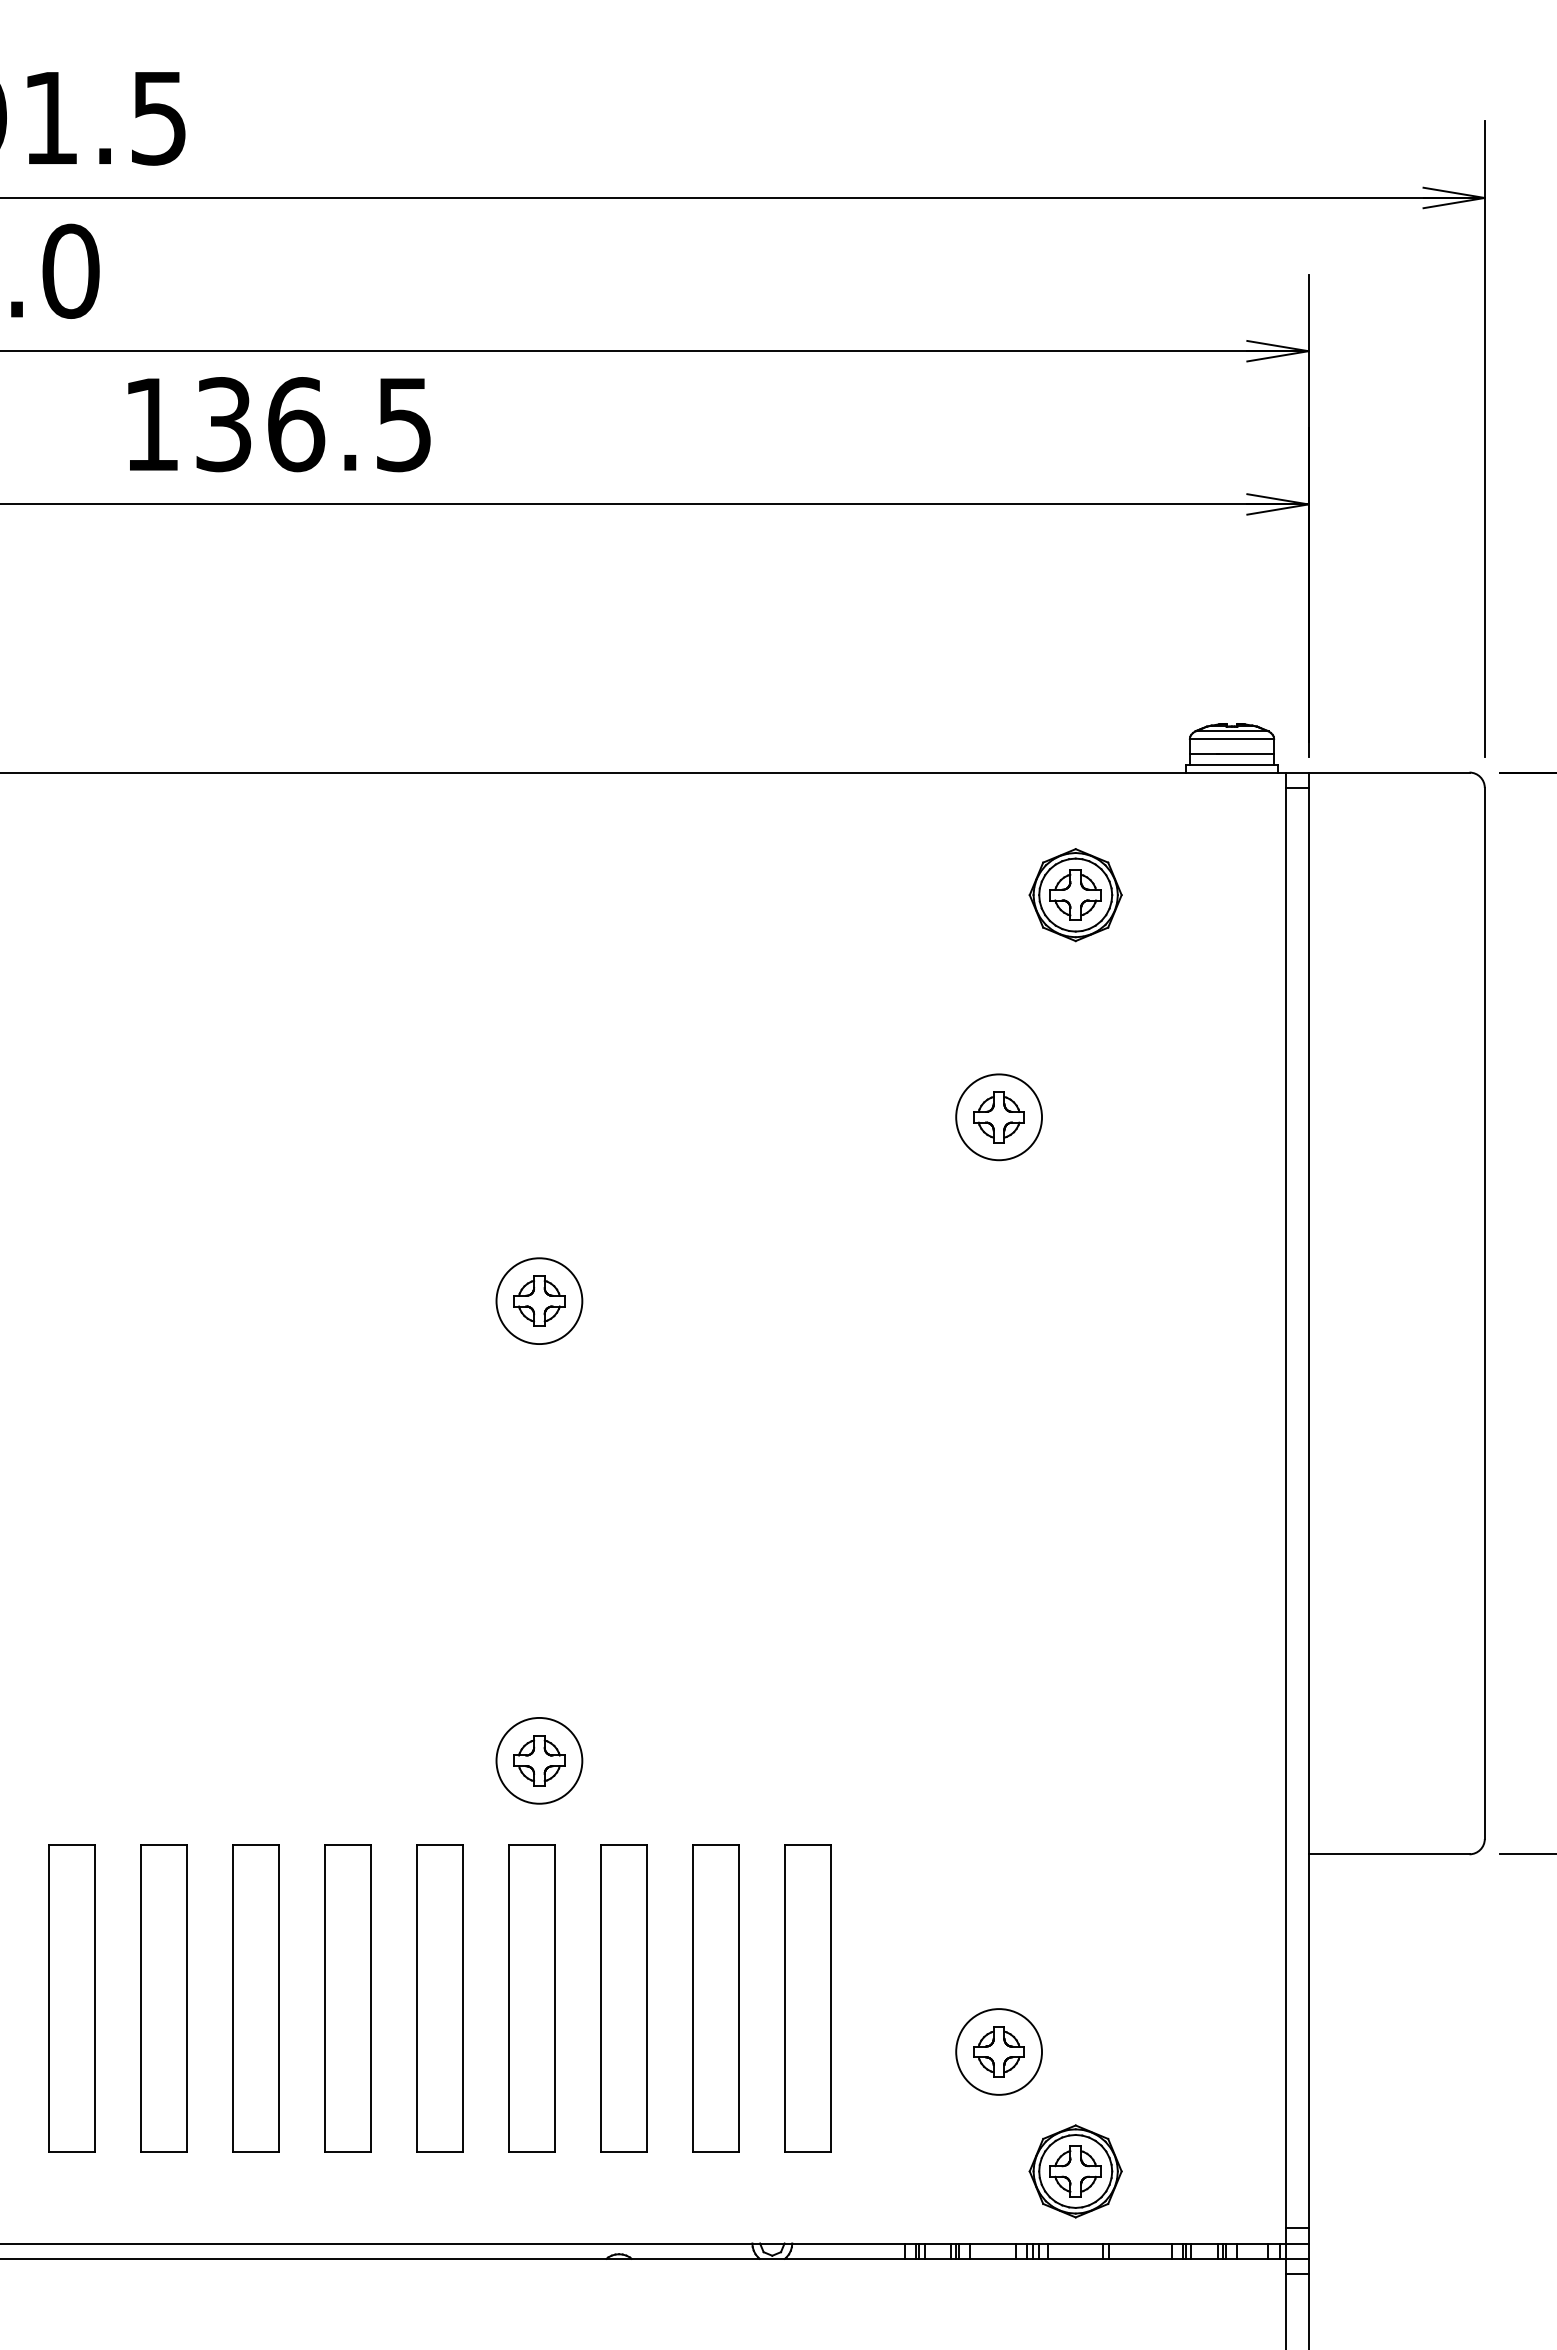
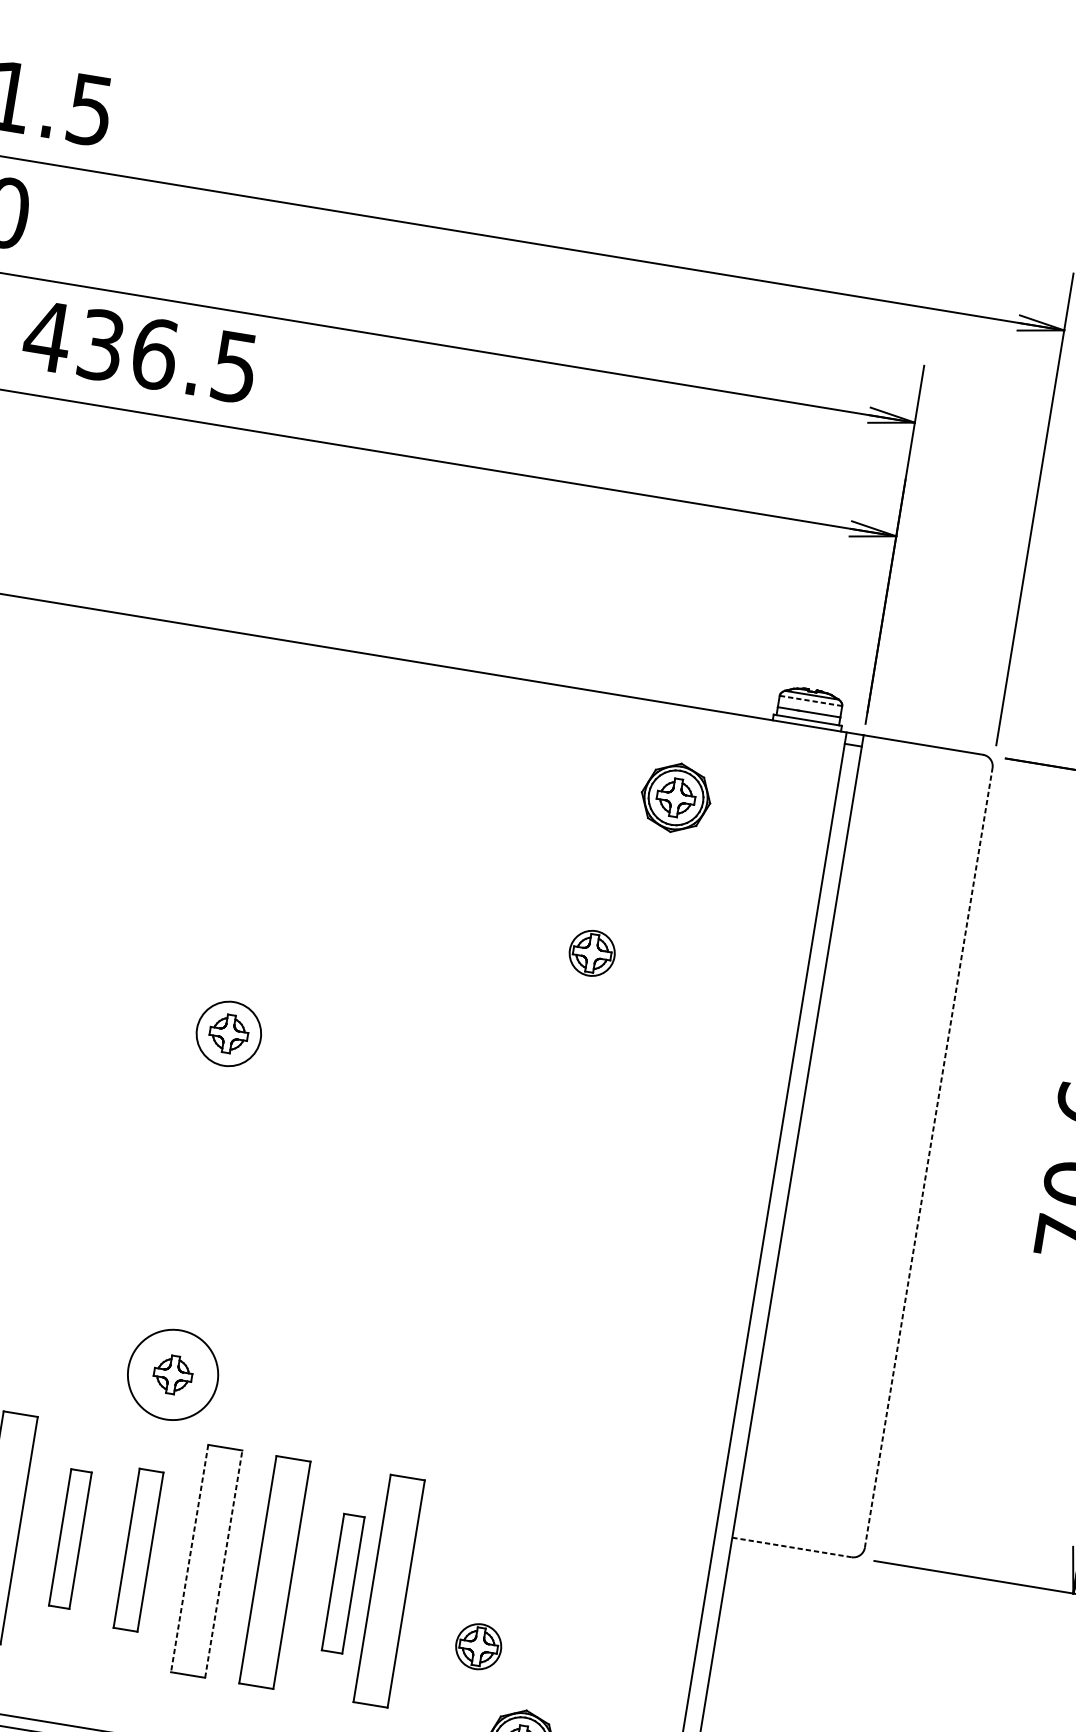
text: (151, 424) -> (47, 336), 136.5 -> 436.5
line: (1231, 738) -> (810, 700), solid -> dashed
circle: (999, 1117) -> (592, 953), size x0.7
line: (1484, 1313) -> (928, 1157), solid -> dashed
circle: (539, 1760) -> (173, 1374), size x1.4
line: (1389, 1854) -> (792, 1547), solid -> dashed
line: (646, 1997) -> (223, 1563), solid -> dashed
part: (439, 1998) -> (70, 1539), size x0.6
part: (531, 1998) -> (138, 1550), size x0.7
line: (600, 1998) -> (189, 1558), solid -> dashed
part: (807, 1998) -> (343, 1583), size x0.6
part: (869, 1998) -> (389, 1591), added
circle: (999, 2051) -> (479, 1646), size x0.7

